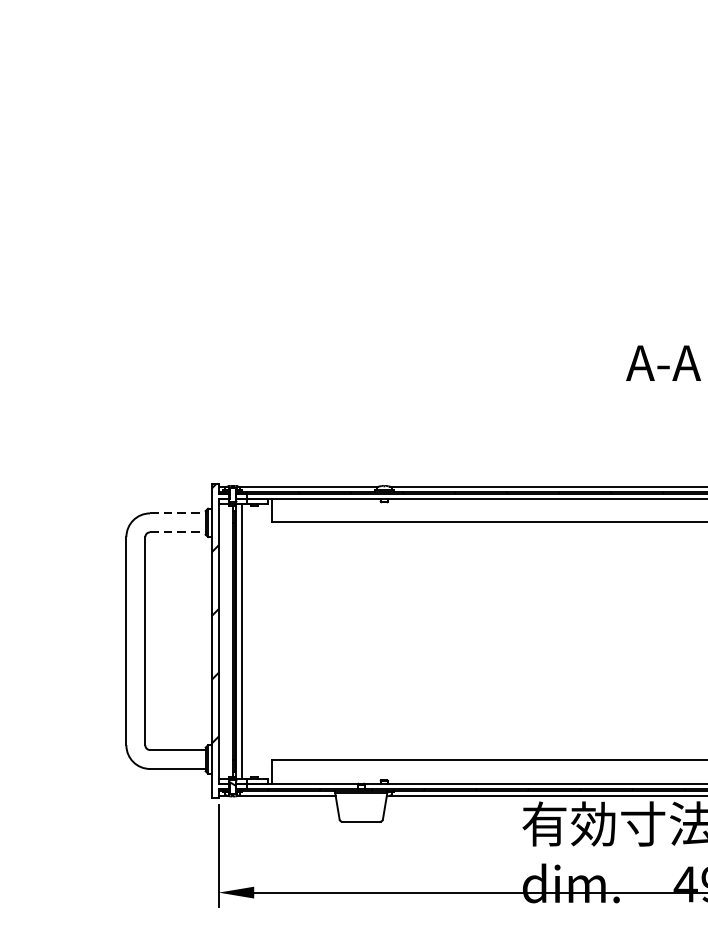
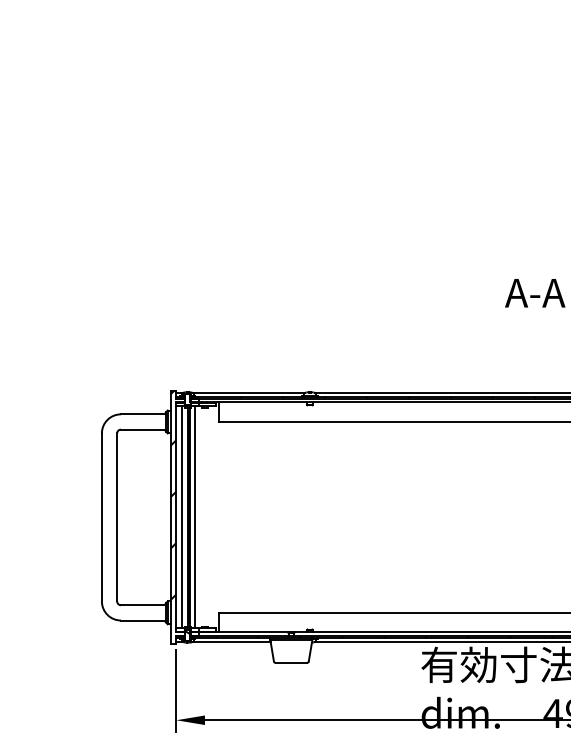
line: (177, 513) -> (143, 414), dashed -> solid
line: (177, 532) -> (143, 429), dashed -> solid
line: (226, 641) -> (182, 517), added

